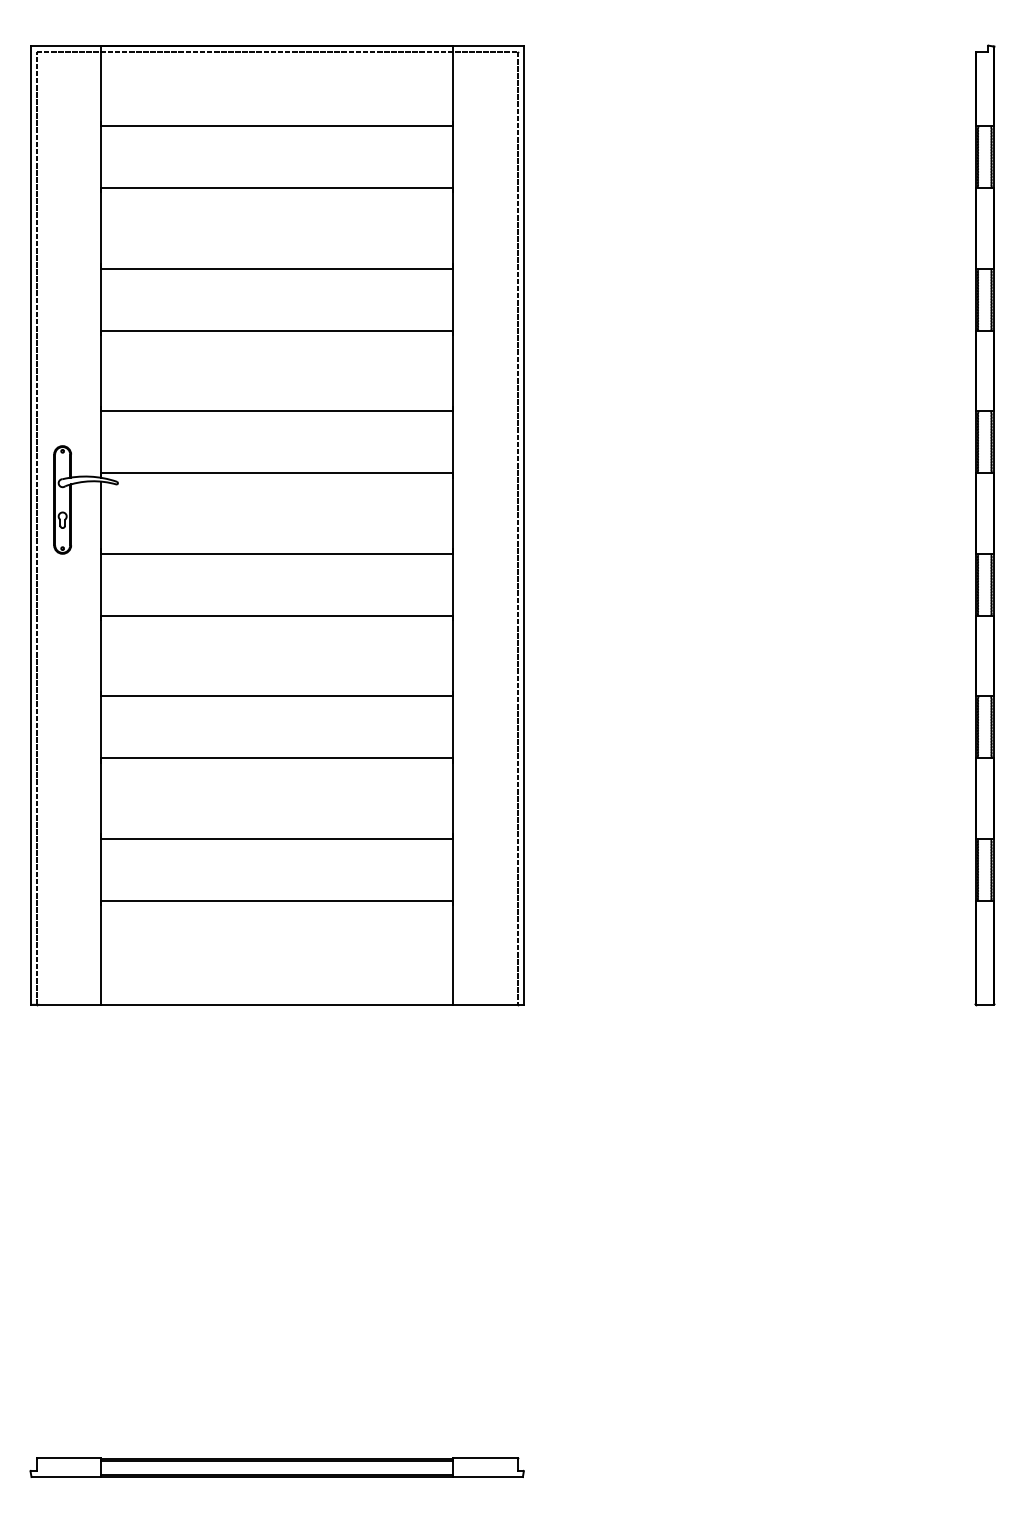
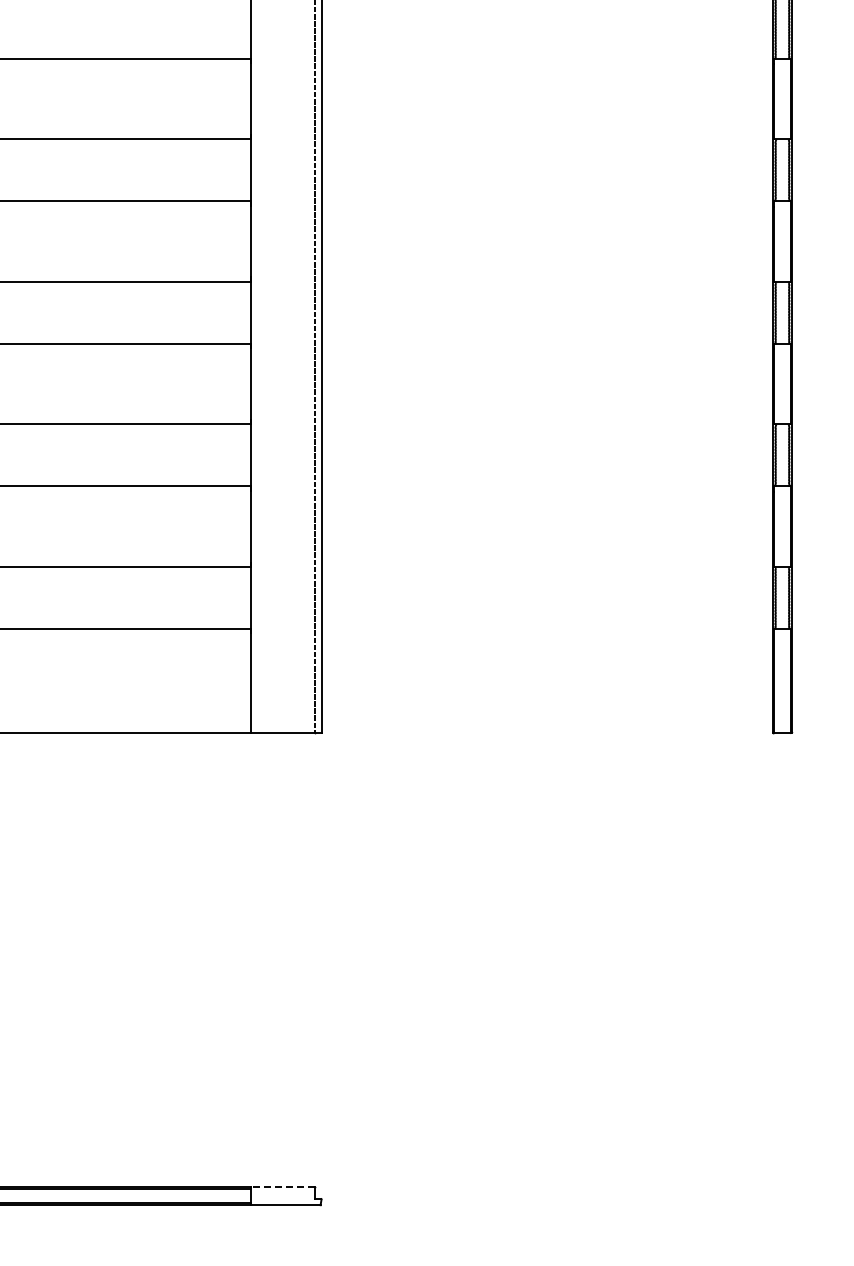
line: (484, 1458) -> (282, 1186), solid -> dashed

